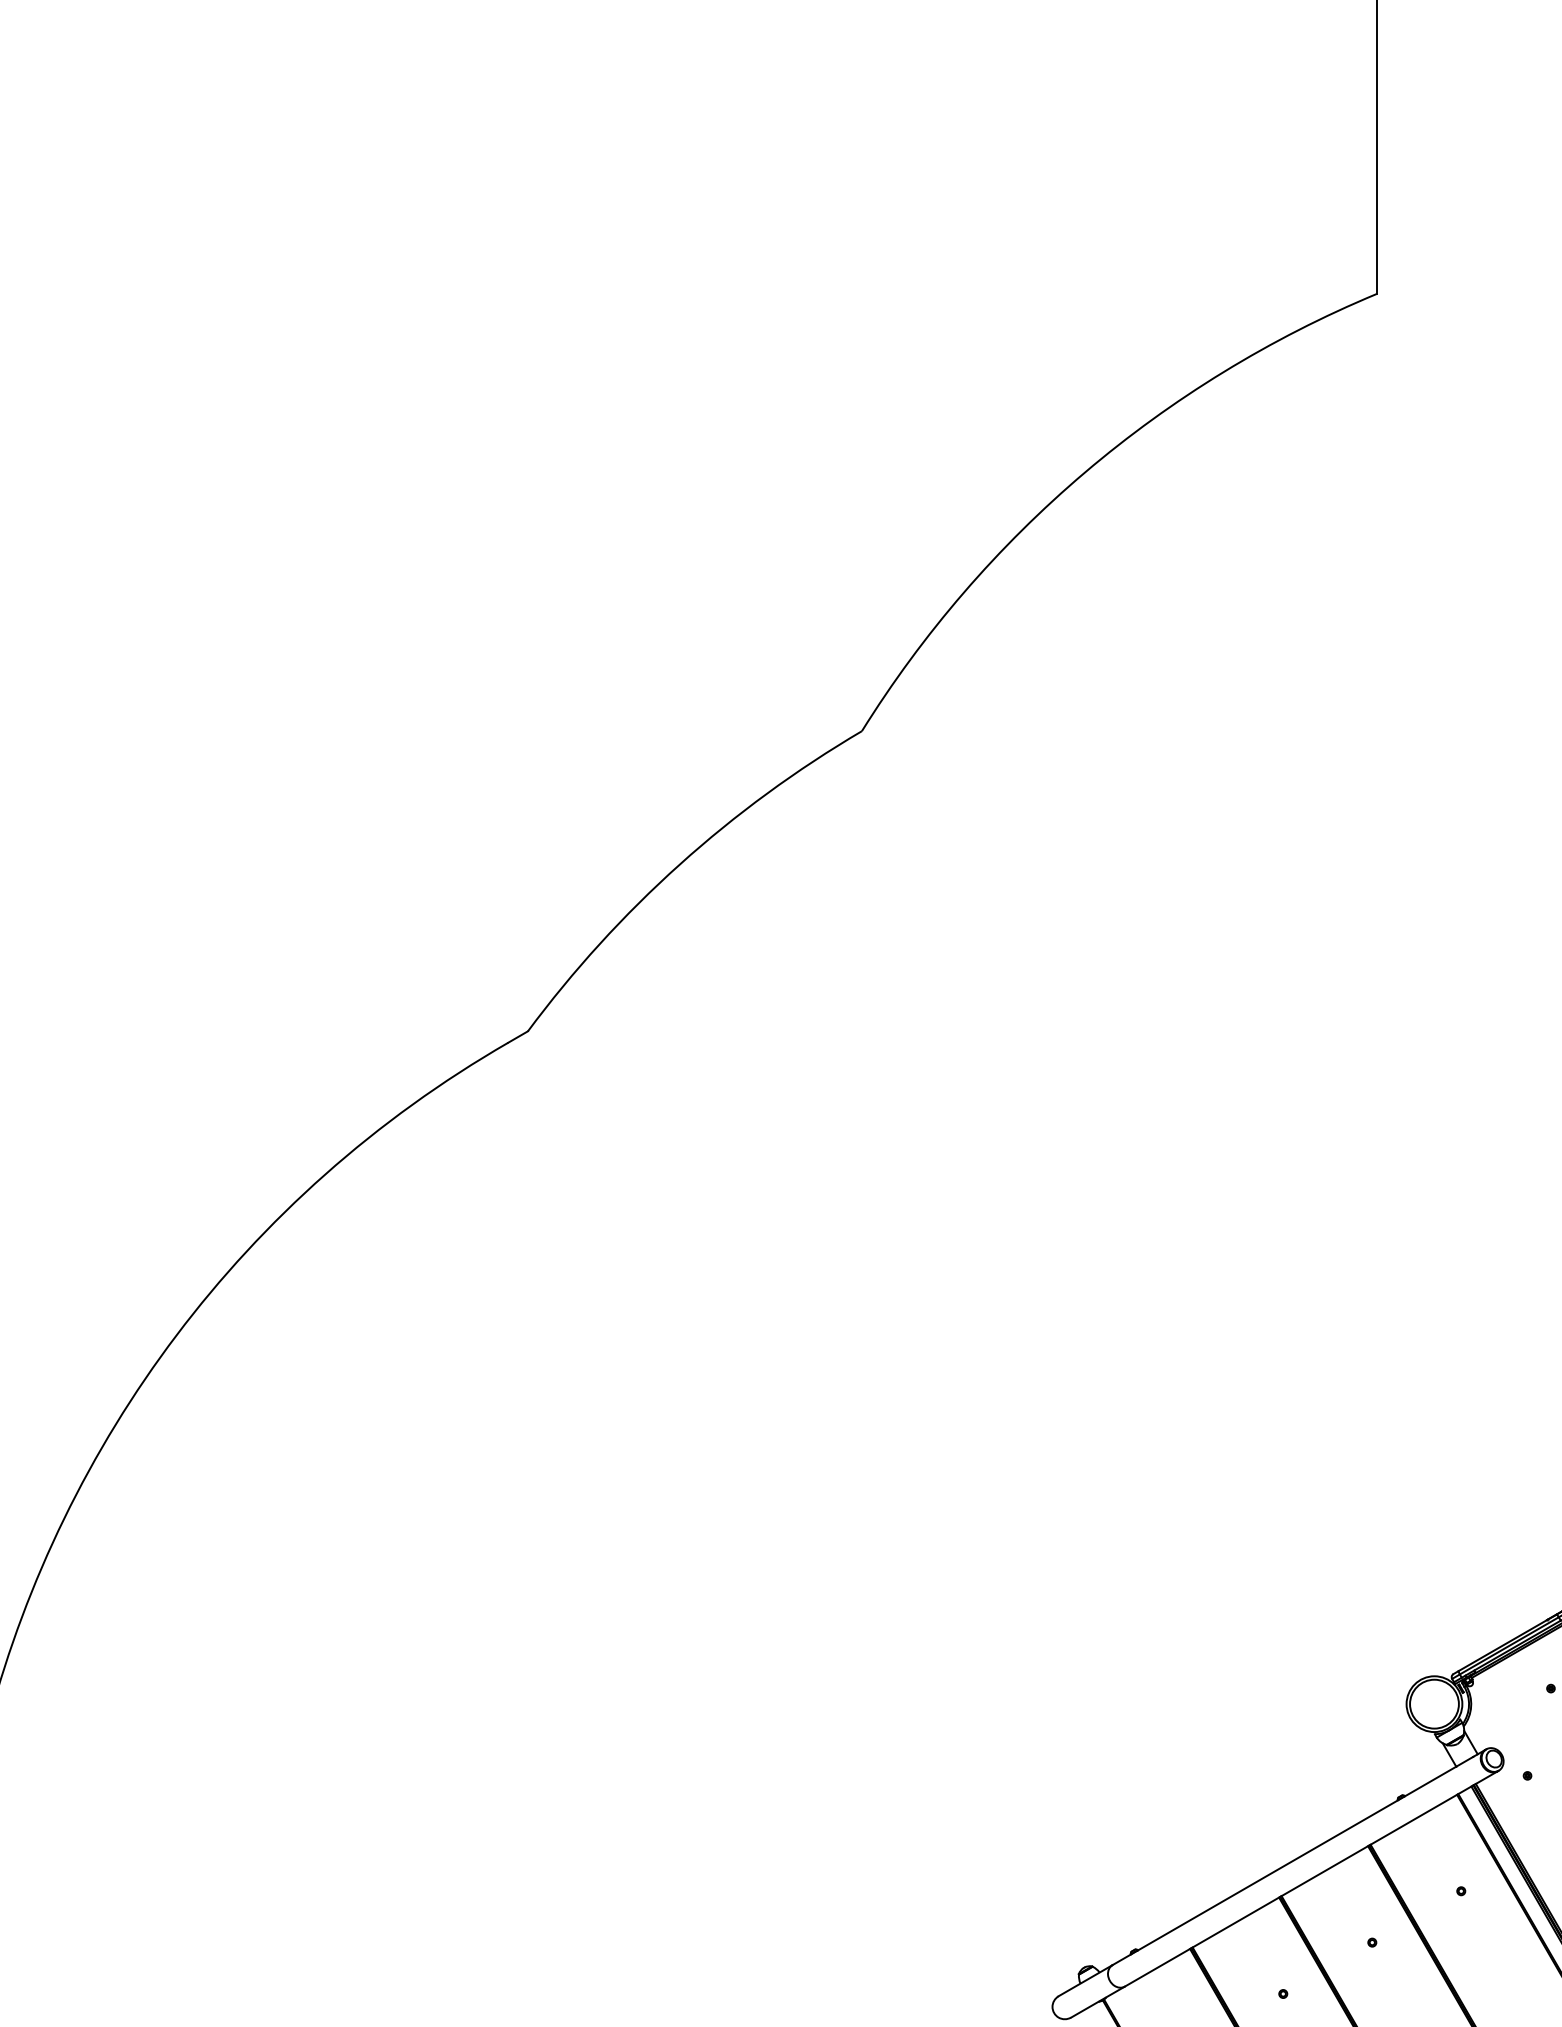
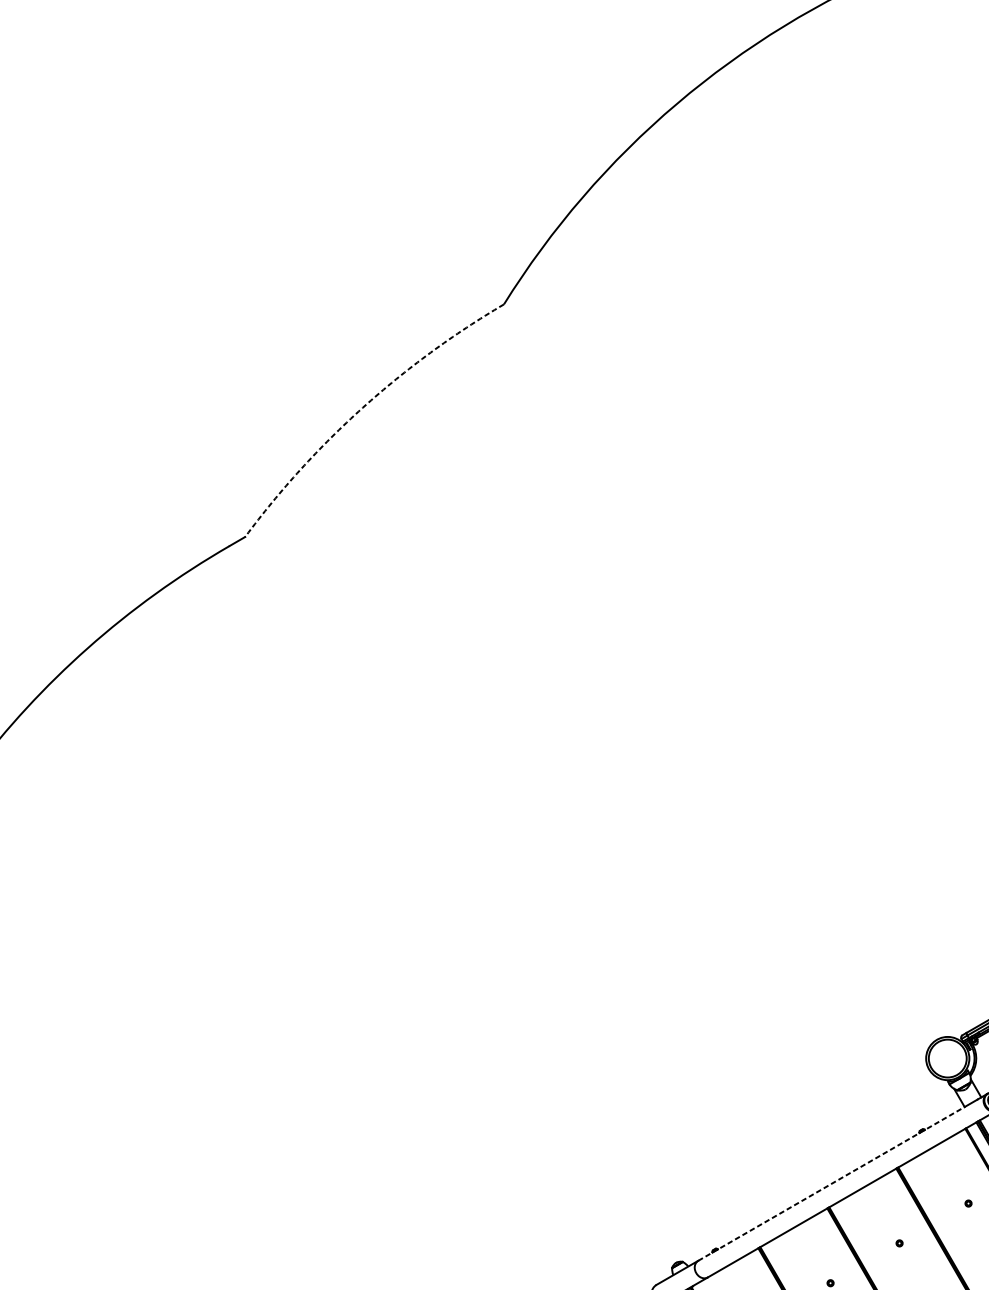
arc: (679, 864) -> (362, 407), solid -> dashed
line: (1284, 1865) -> (831, 1183), solid -> dashed

